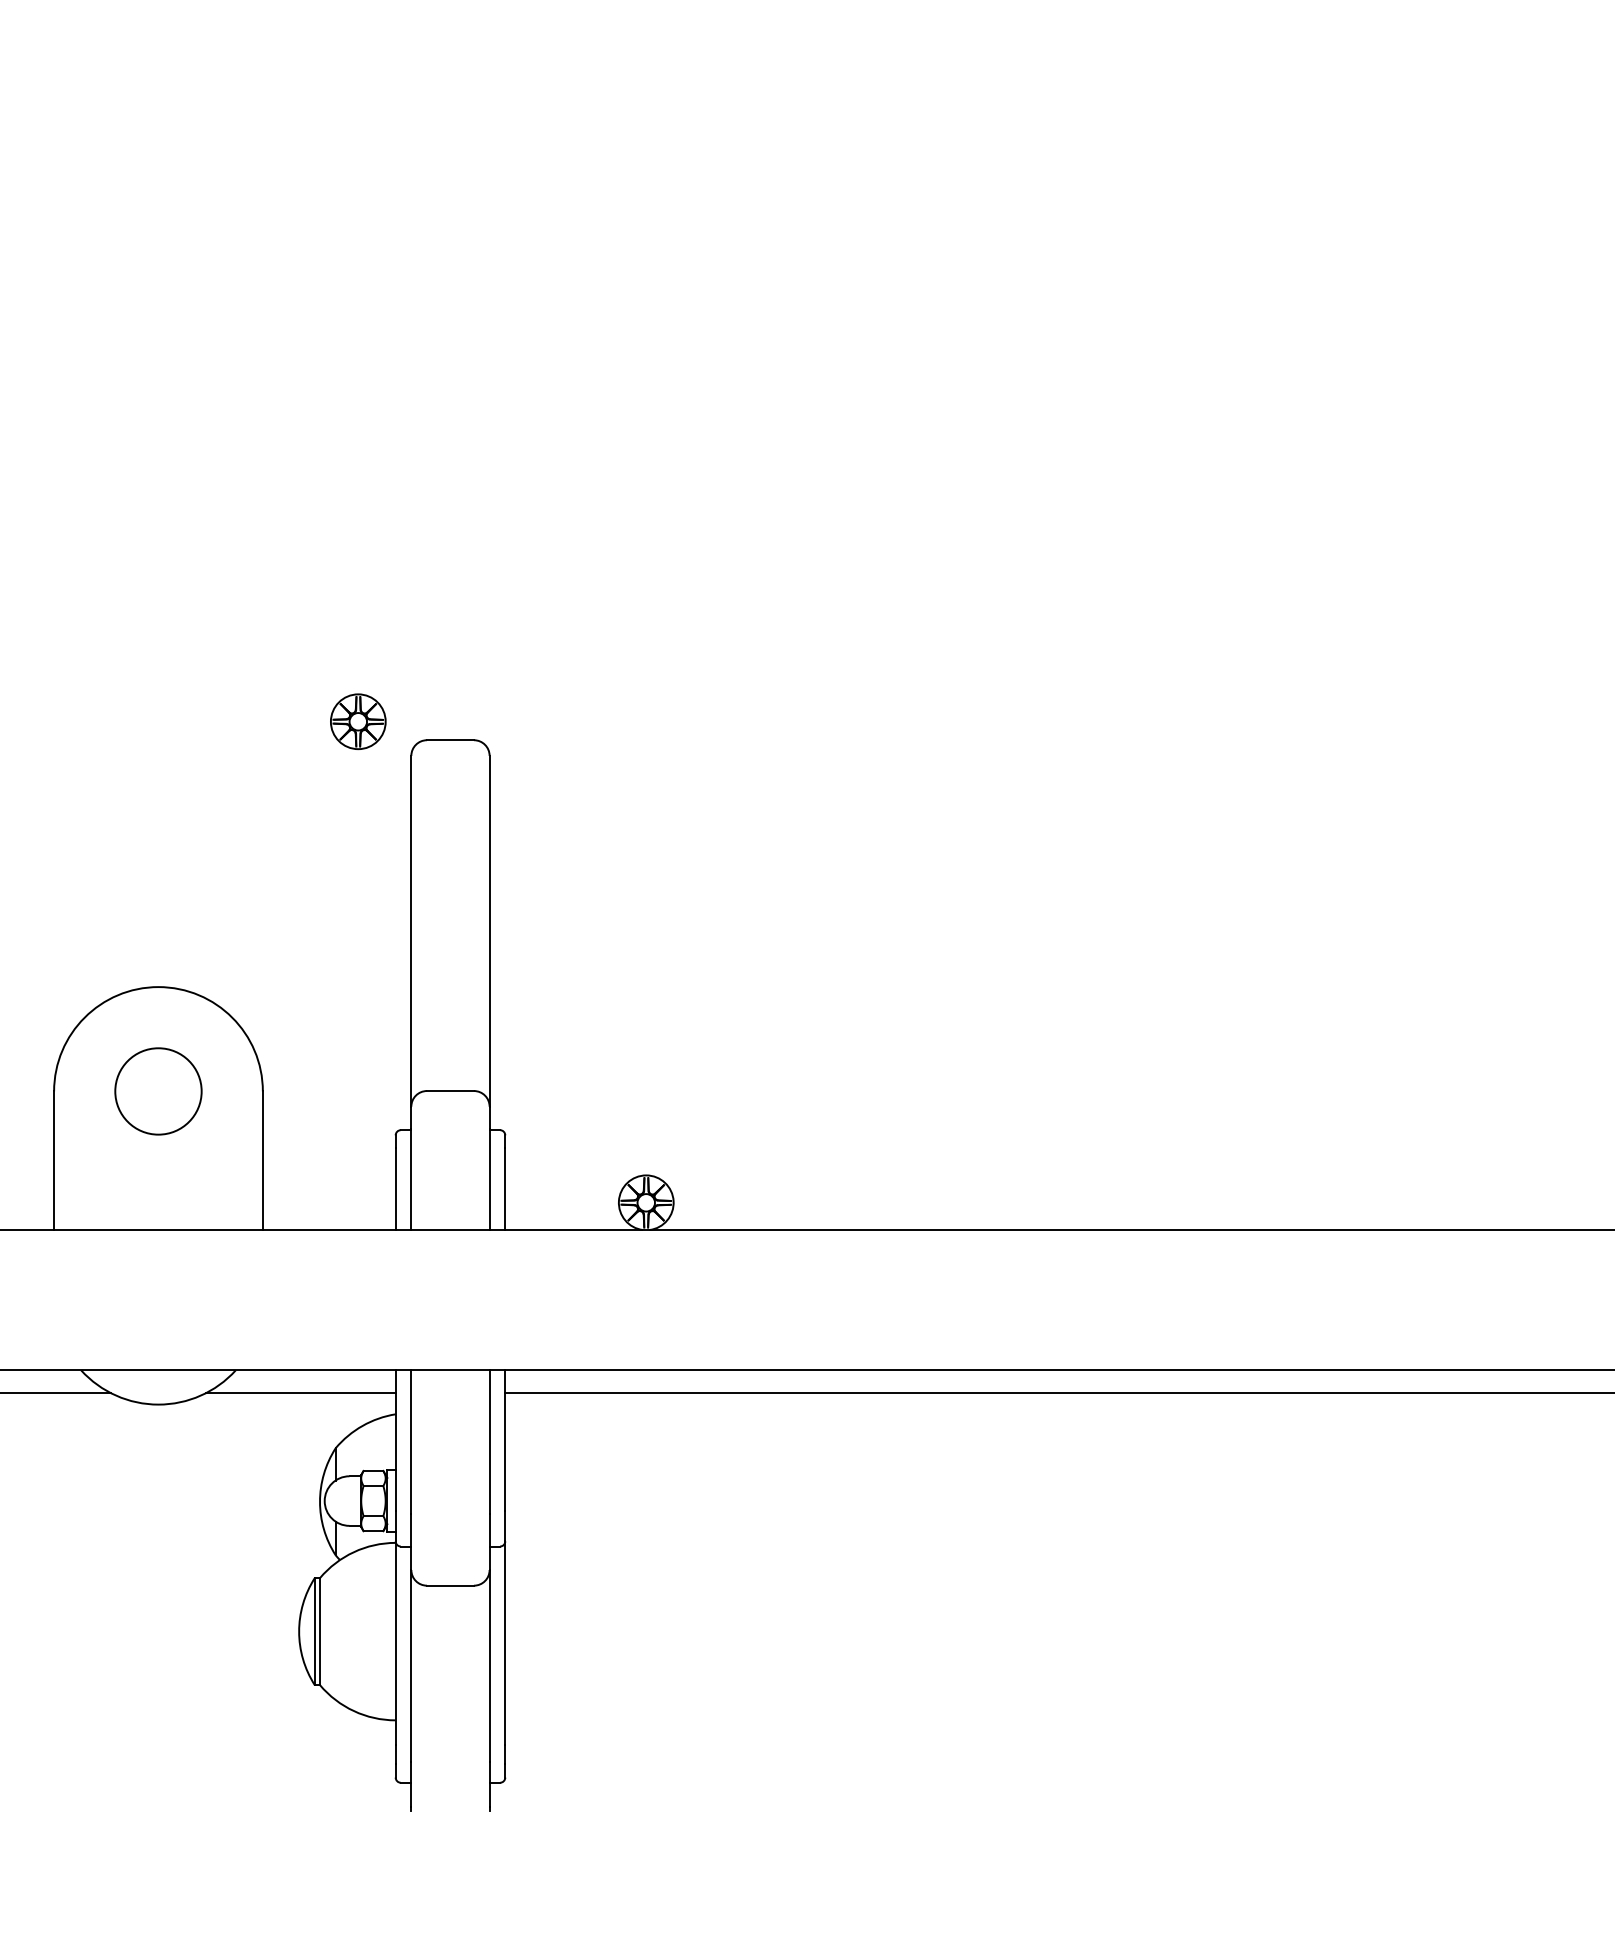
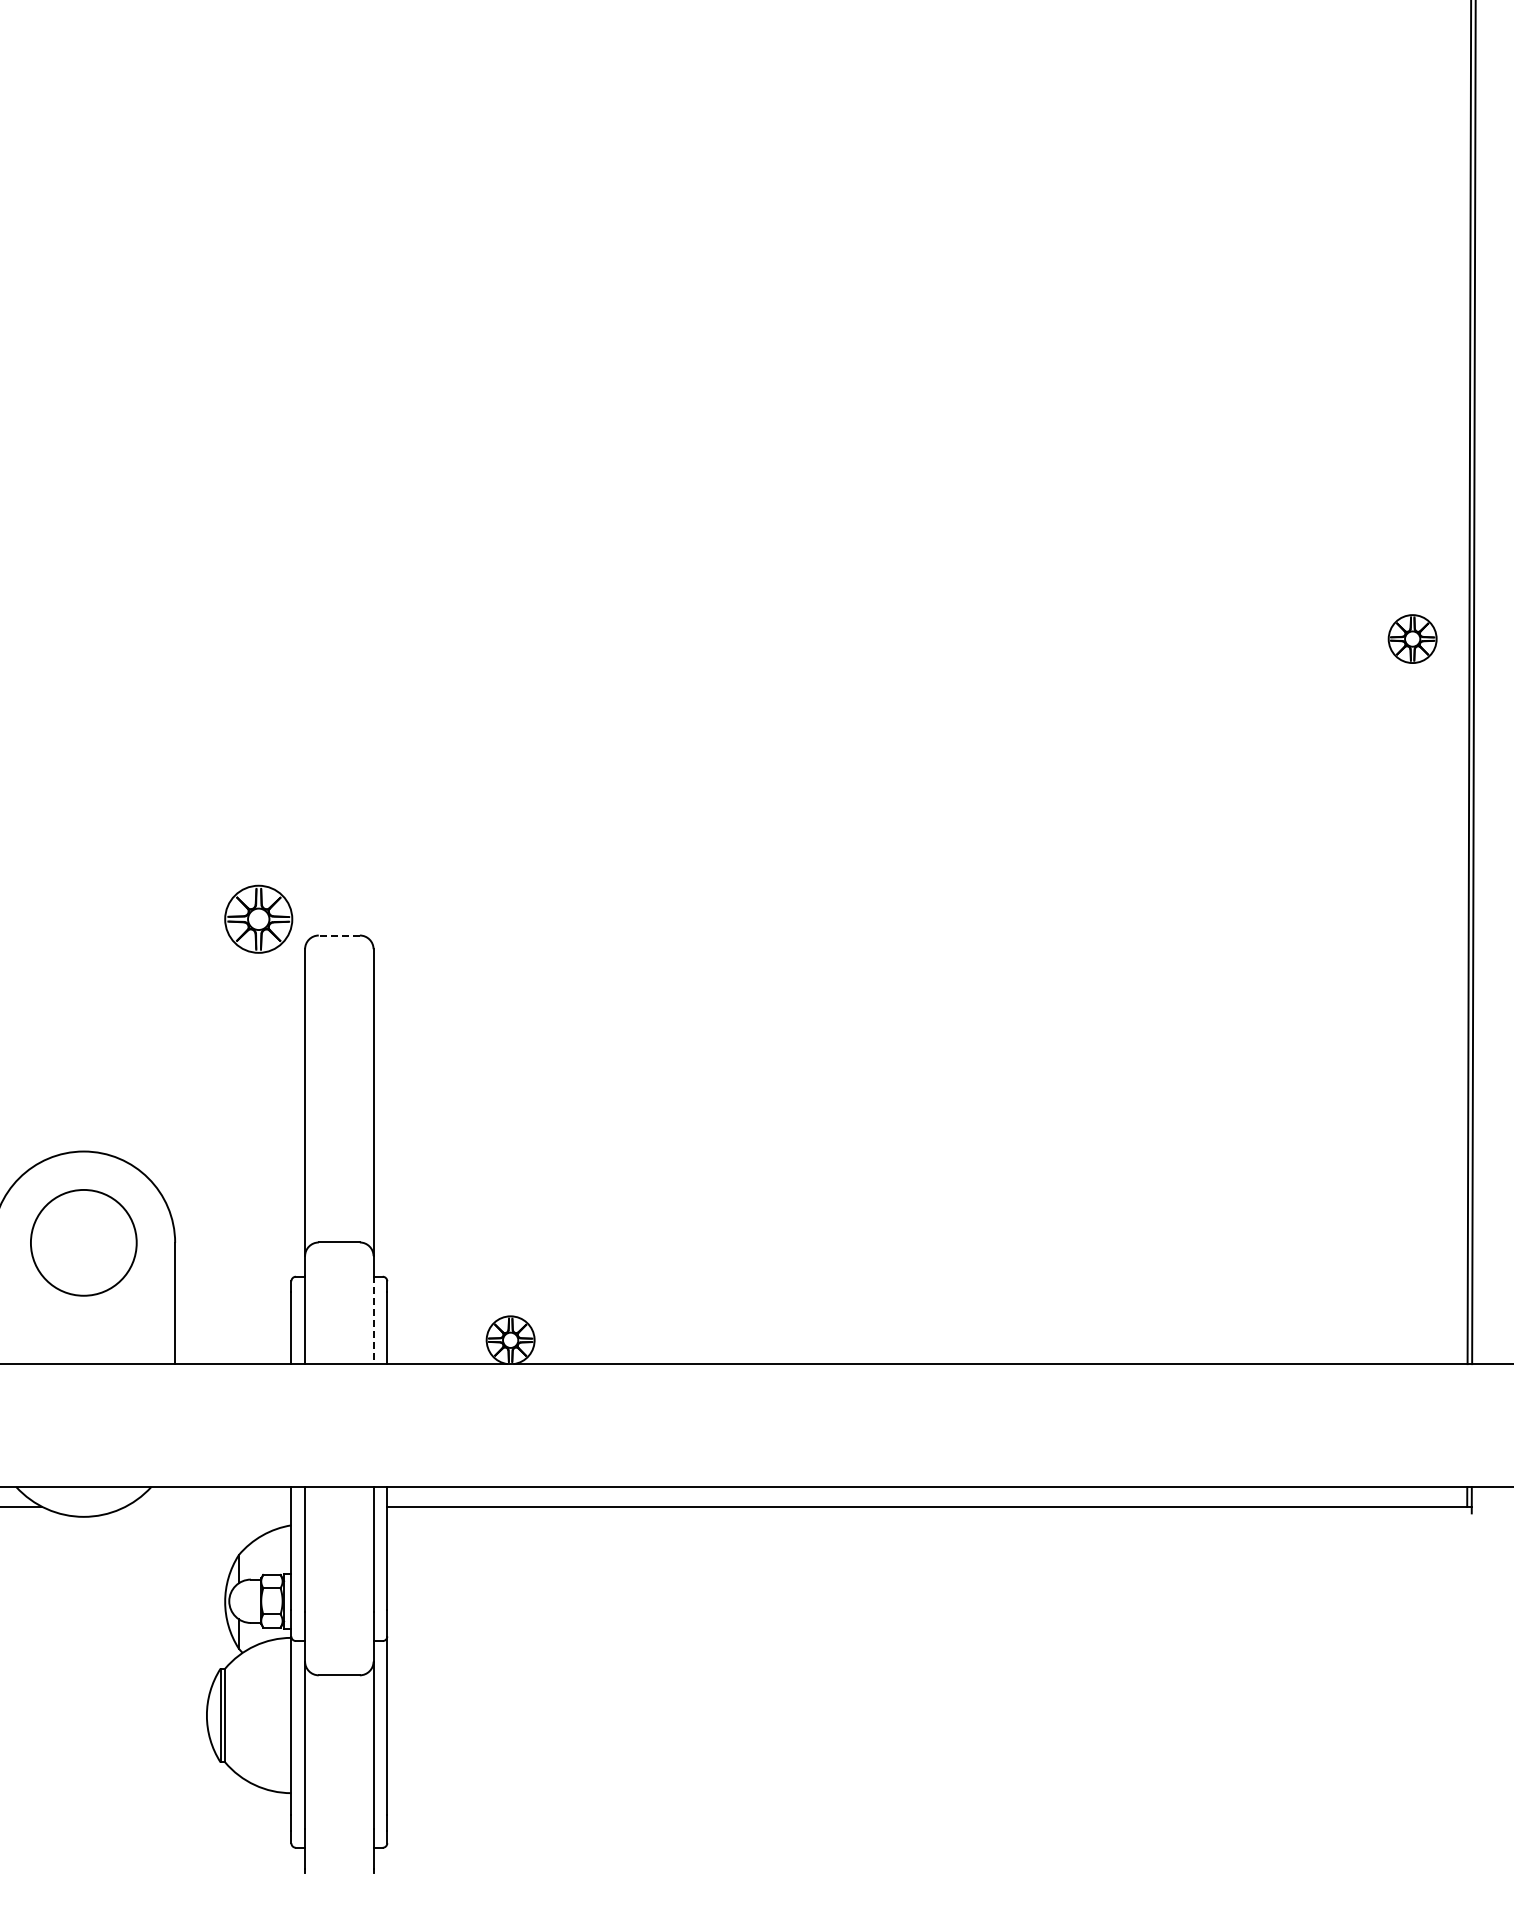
part: (358, 721) -> (258, 919), size x1.4
line: (450, 740) -> (339, 935), solid -> dashed
circle: (158, 1091) -> (83, 1242), size x1.4
line: (489, 1180) -> (373, 1320), solid -> dashed
line: (300, 1392) -> (208, 1506), removed

